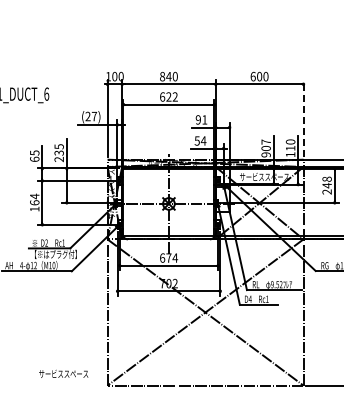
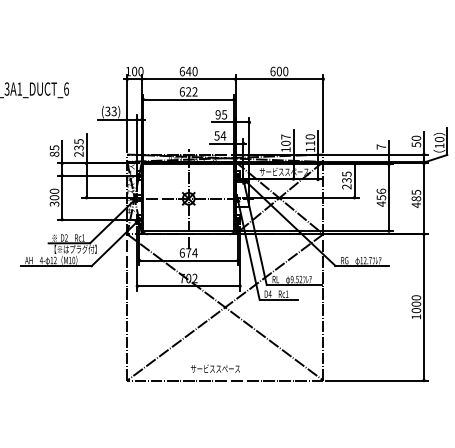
text: (161, 76) -> (181, 71), 840 -> 640
text: (90, 116) -> (110, 111), (27) -> (33)
line: (303, 117) -> (323, 112), dashed -> solid
text: (204, 119) -> (224, 114), 91 -> 95
text: (265, 154) -> (285, 149), 907 -> 107
text: (34, 158) -> (54, 153), 65 -> 85
text: (326, 182) -> (346, 177), 248 -> 235
text: (34, 202) -> (54, 197), 164 -> 300
text: (63, 373) -> (215, 368), moved

